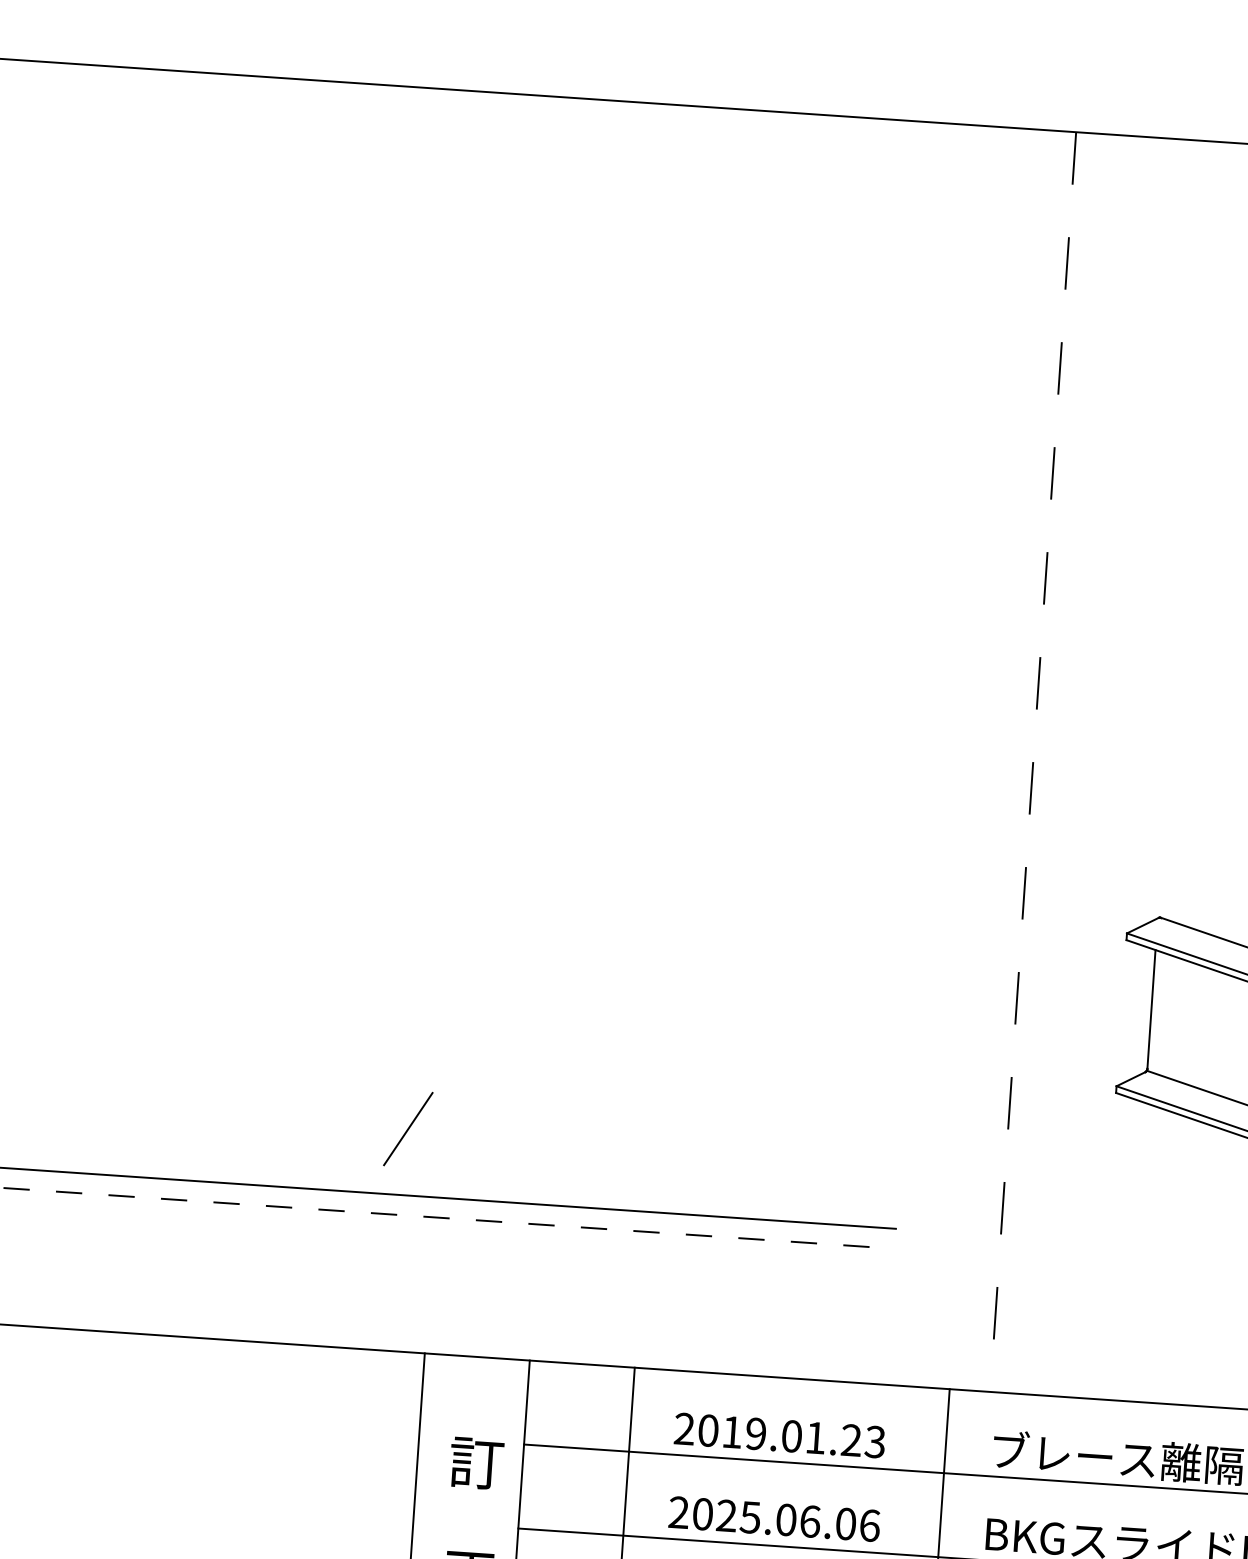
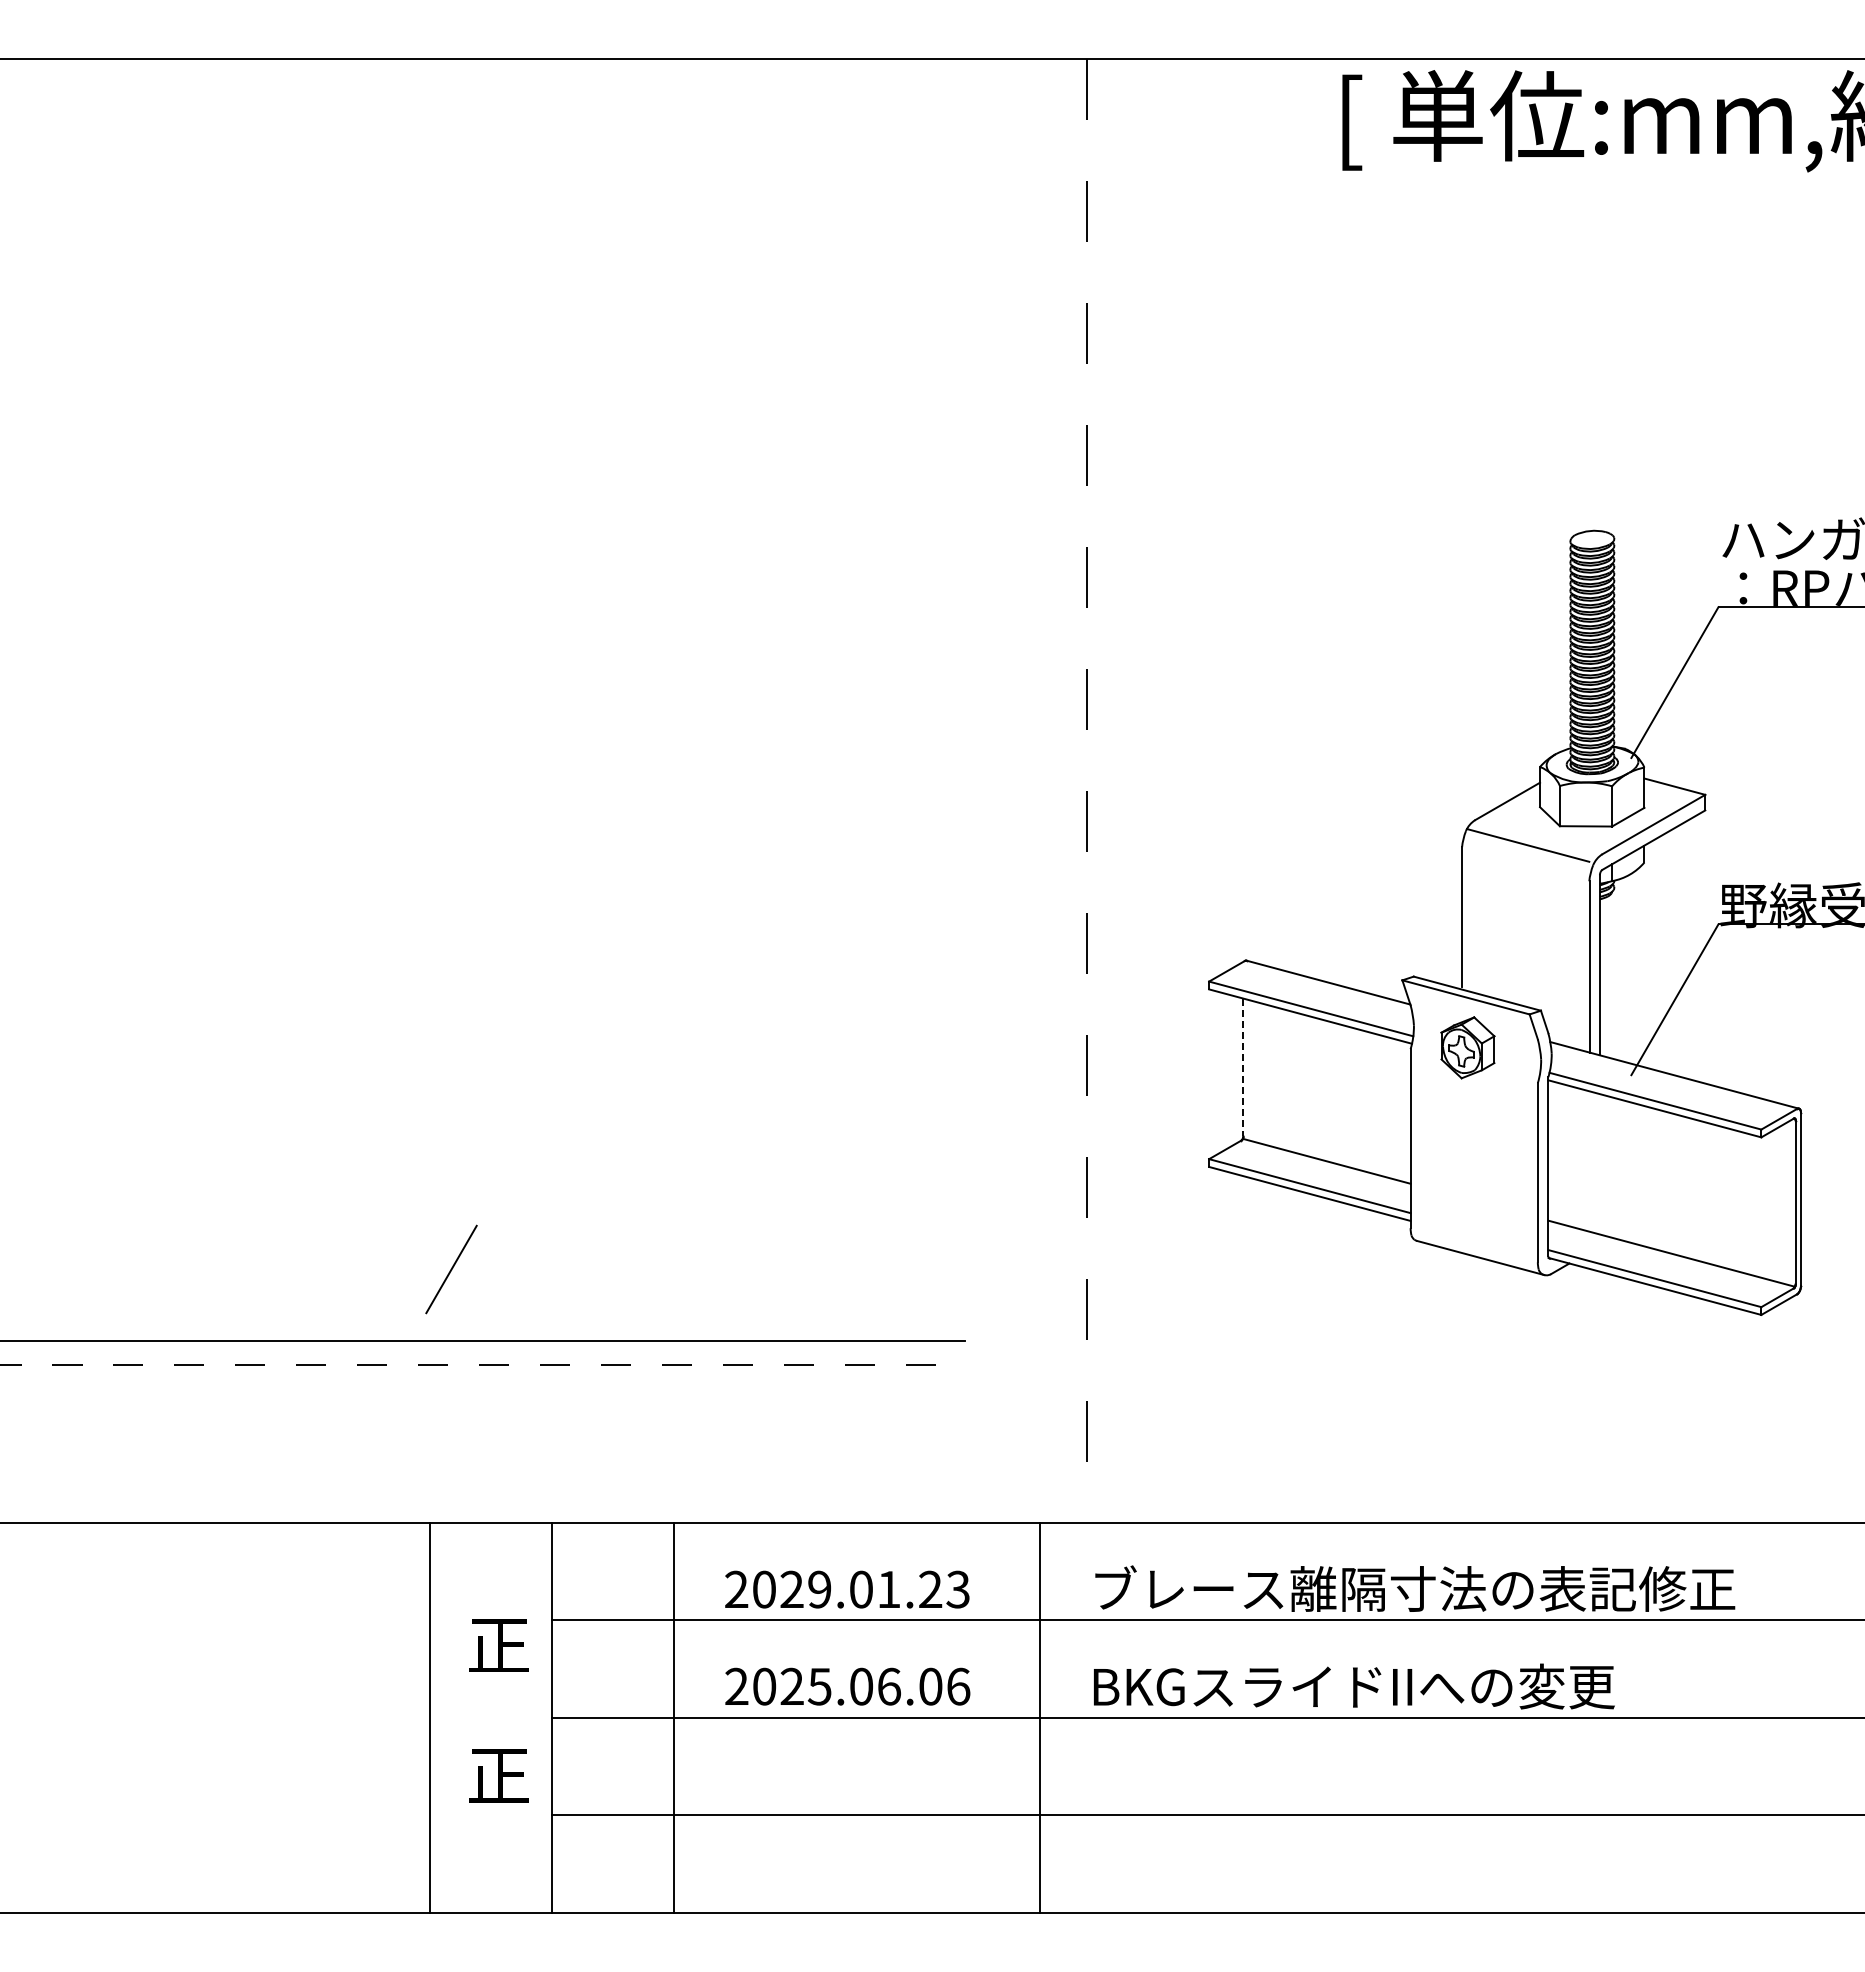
line: (1151, 1009) -> (1243, 1067), solid -> dashed
line: (408, 1129) -> (451, 1269), moved
text: (731, 1431) -> (791, 1588), 2019.01.23 -> 2029.01.23
text: (476, 1463) -> (498, 1645), 訂 -> 正

